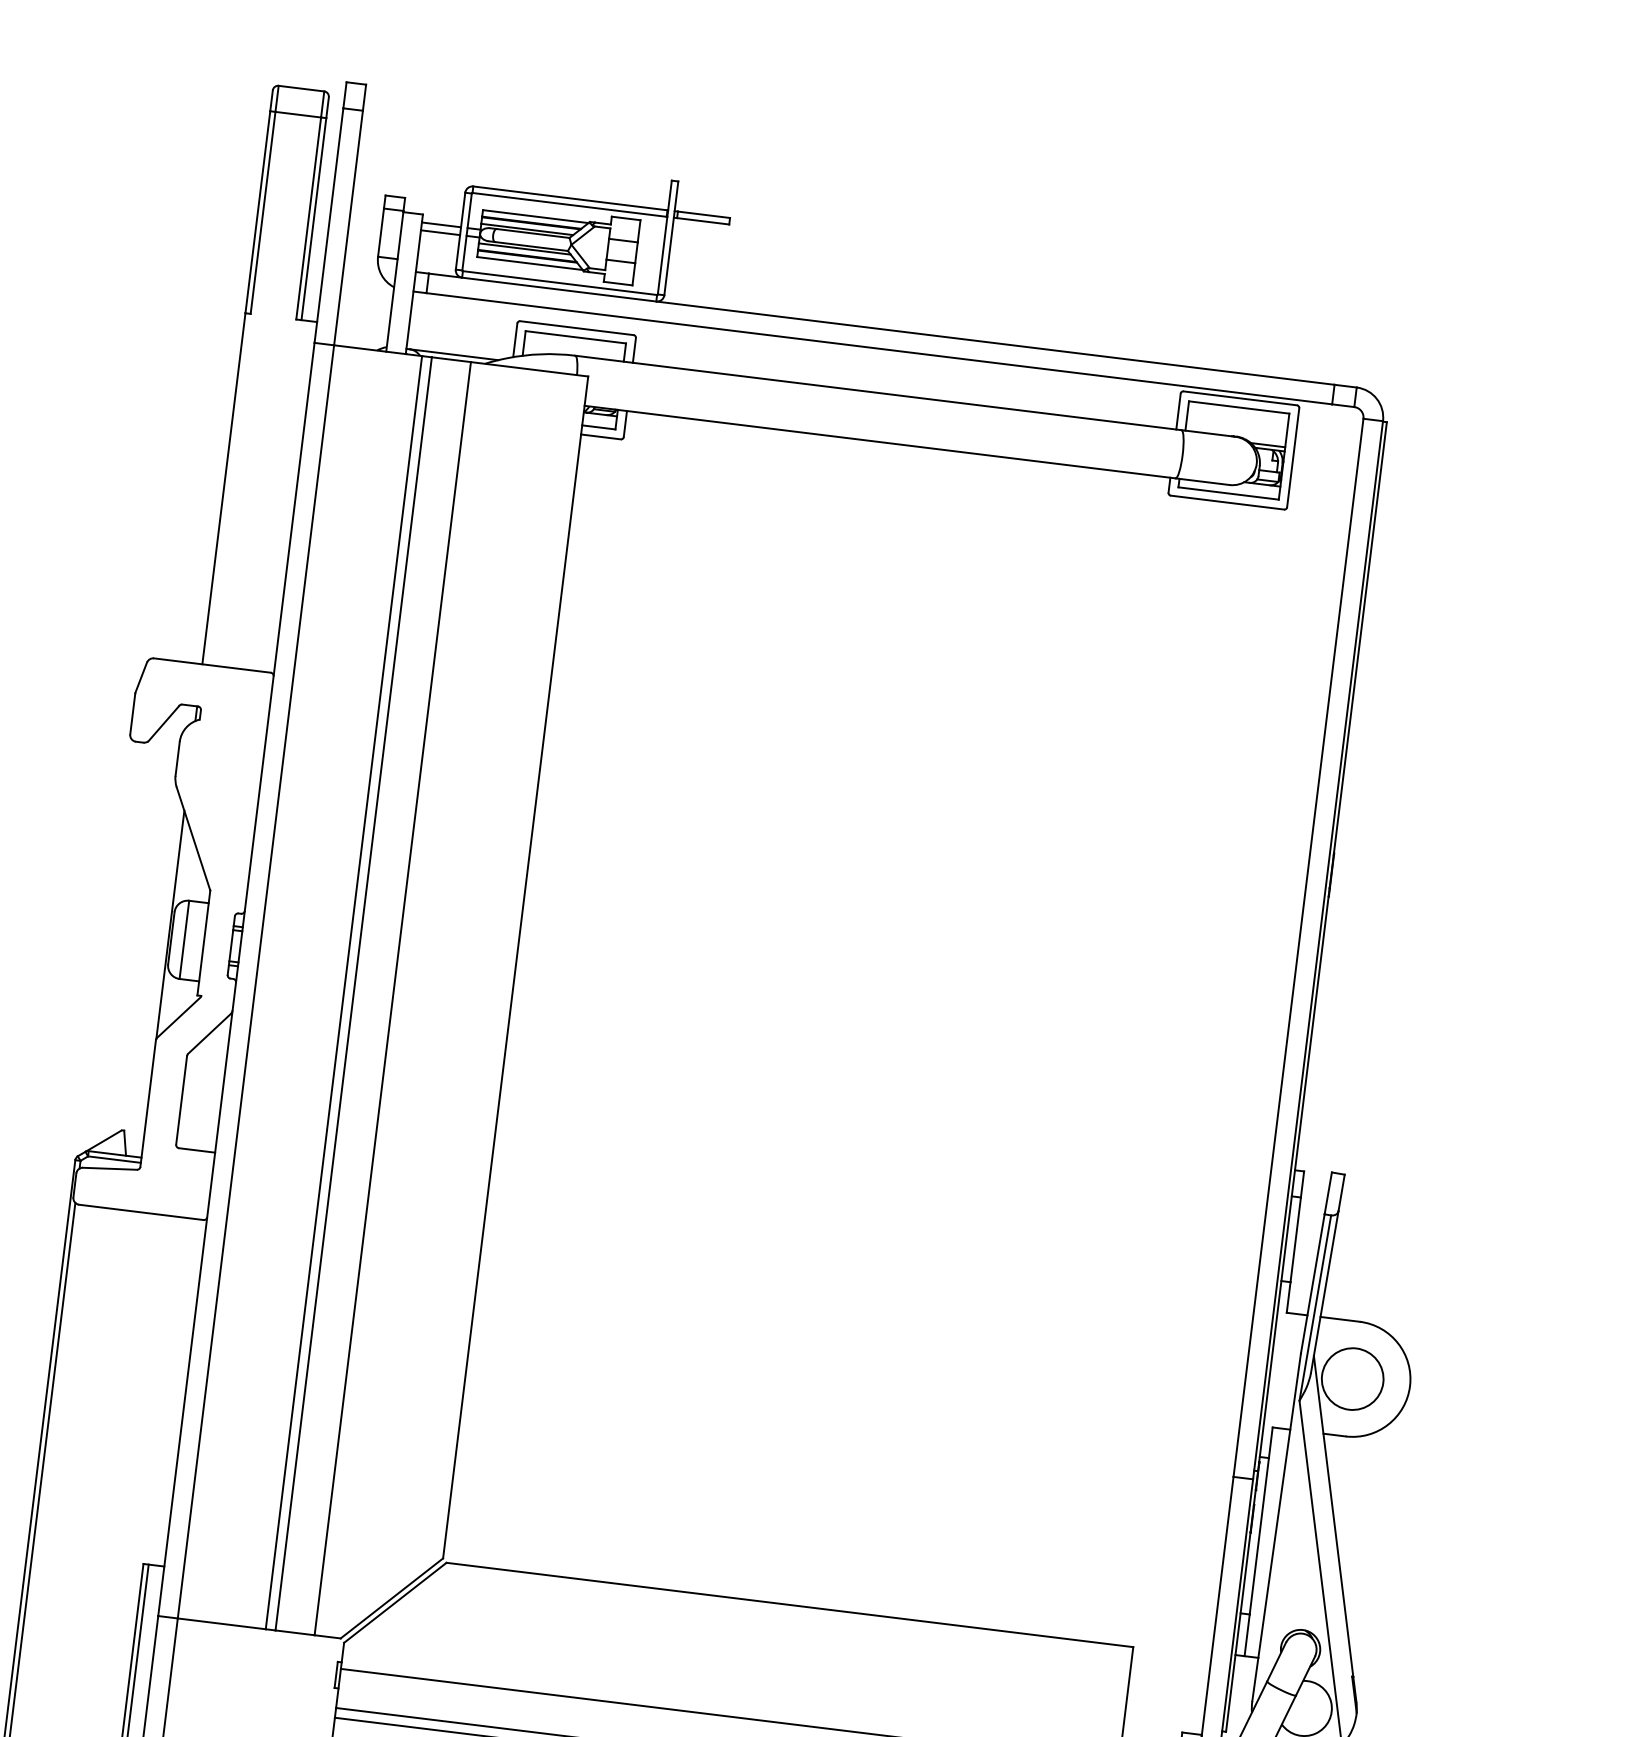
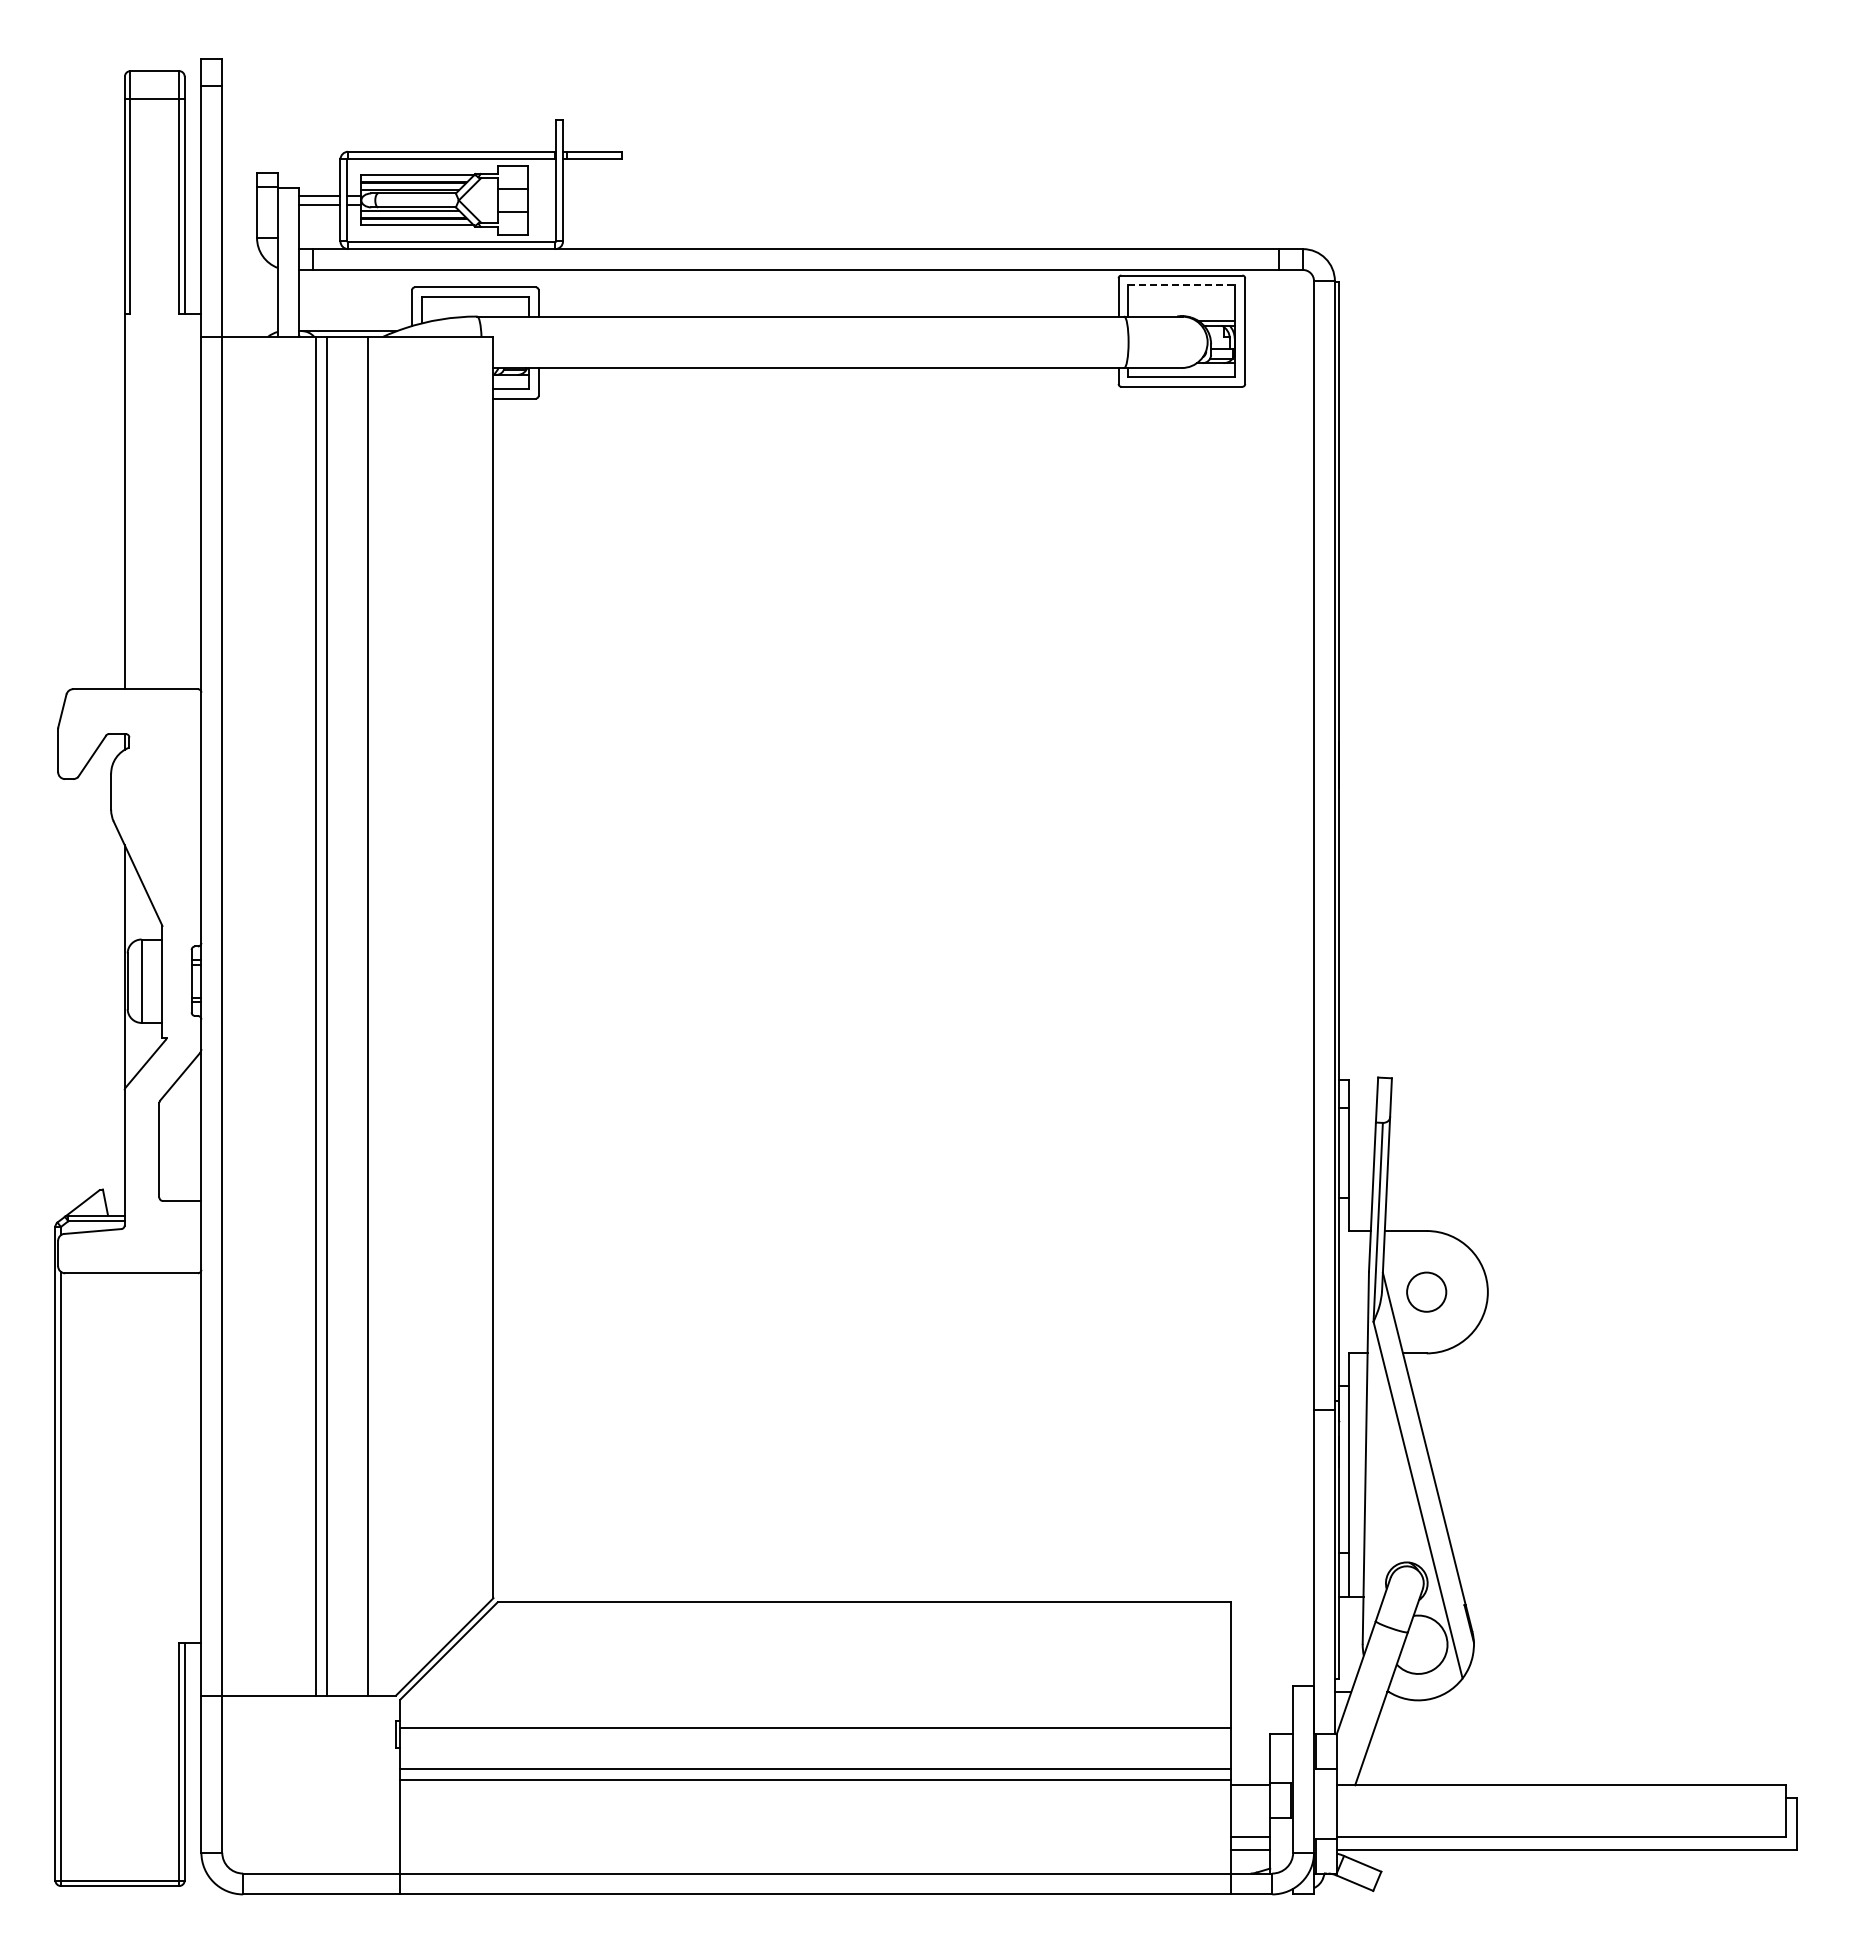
line: (1238, 407) -> (1181, 285), solid -> dashed
circle: (1352, 1378) -> (1426, 1291), size x0.6

